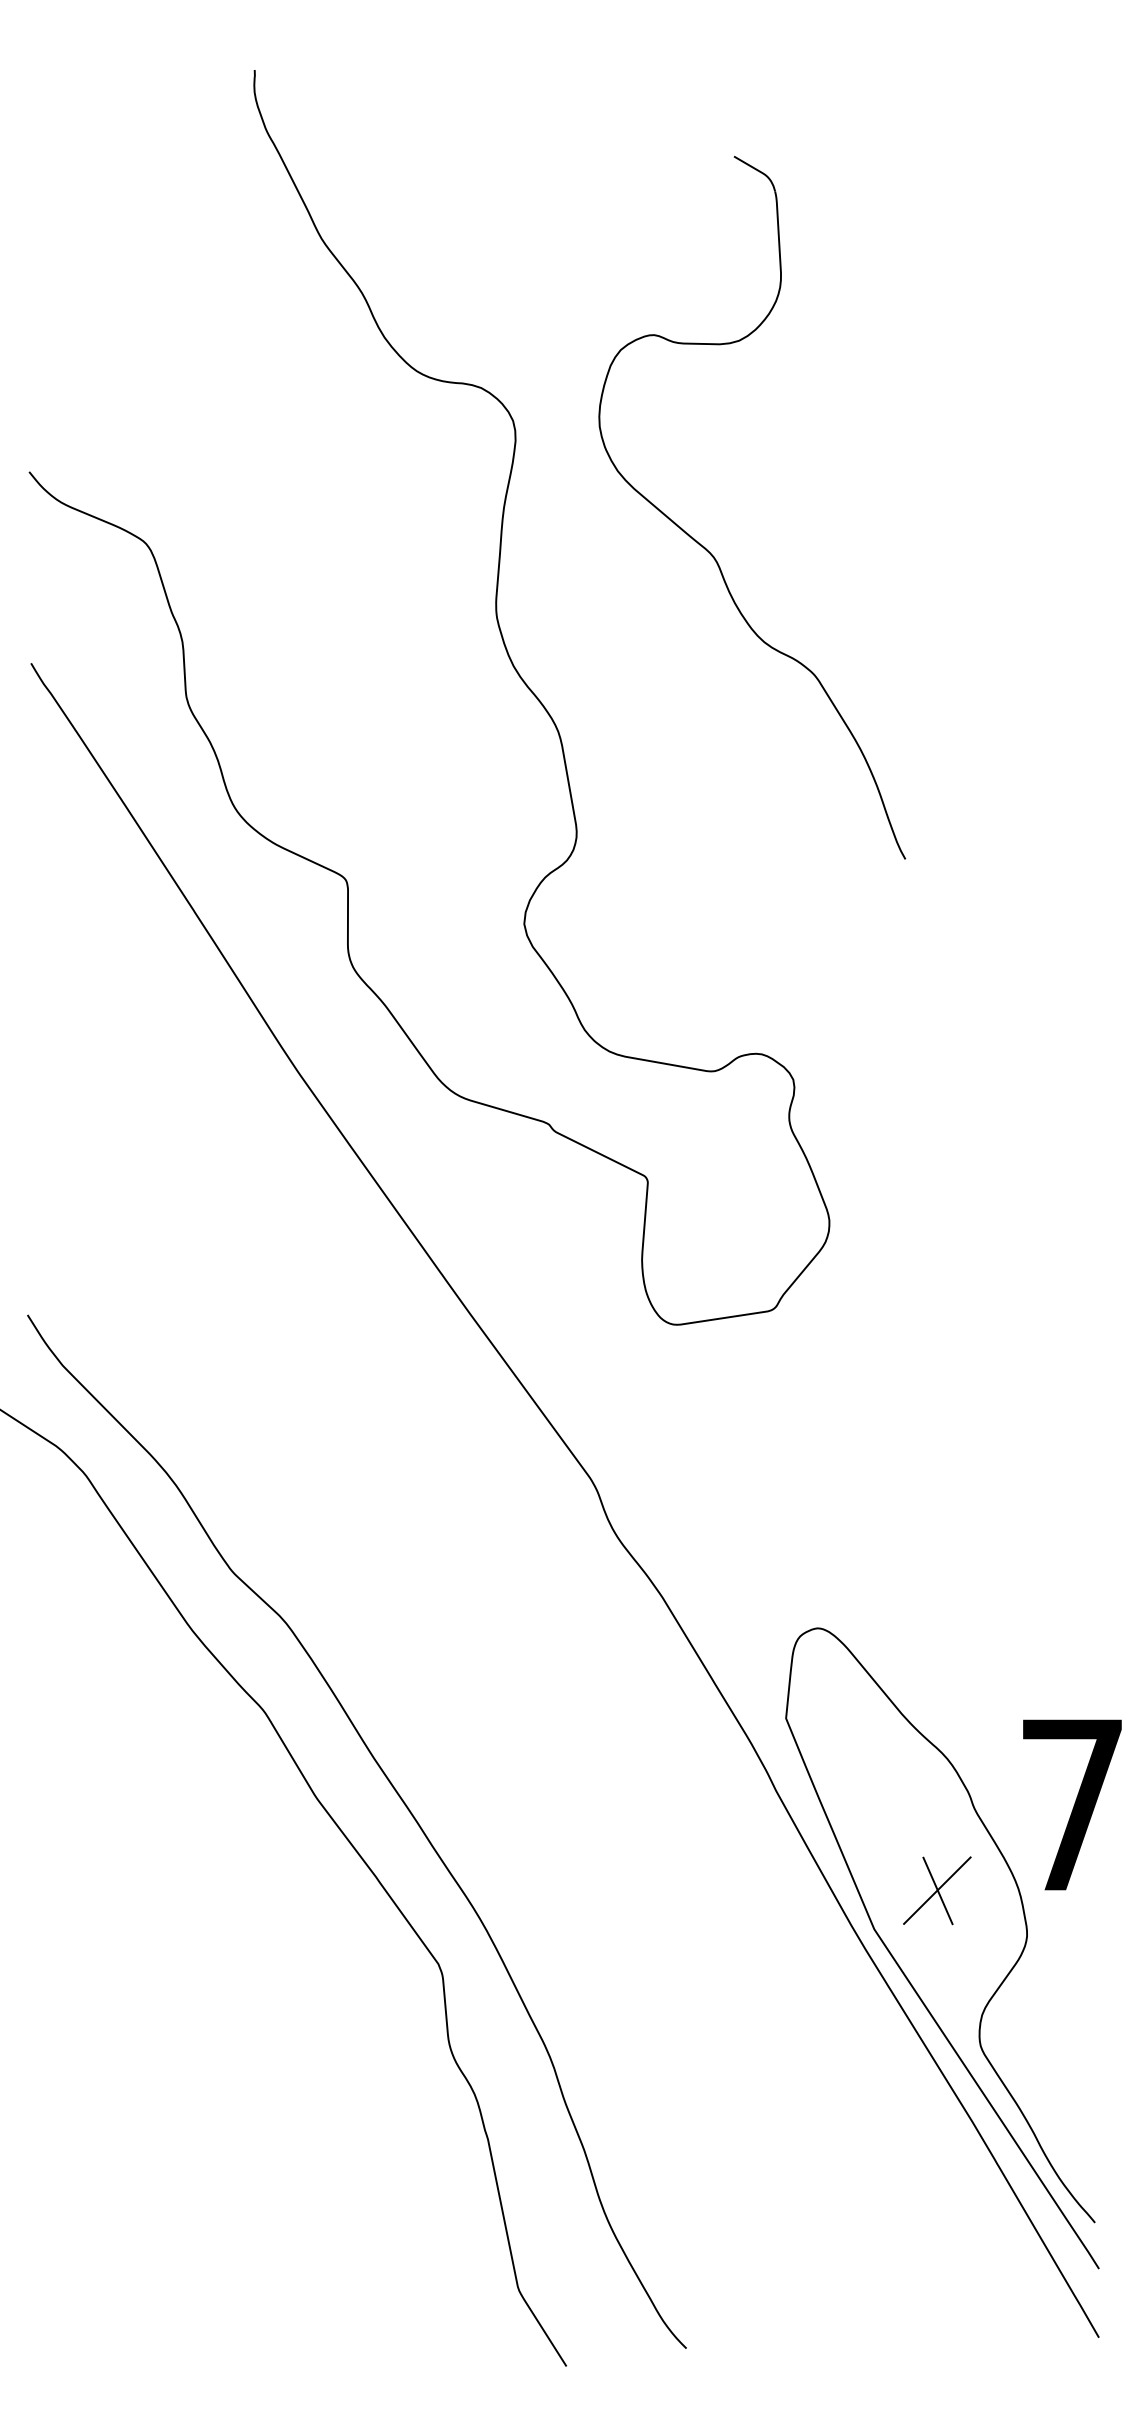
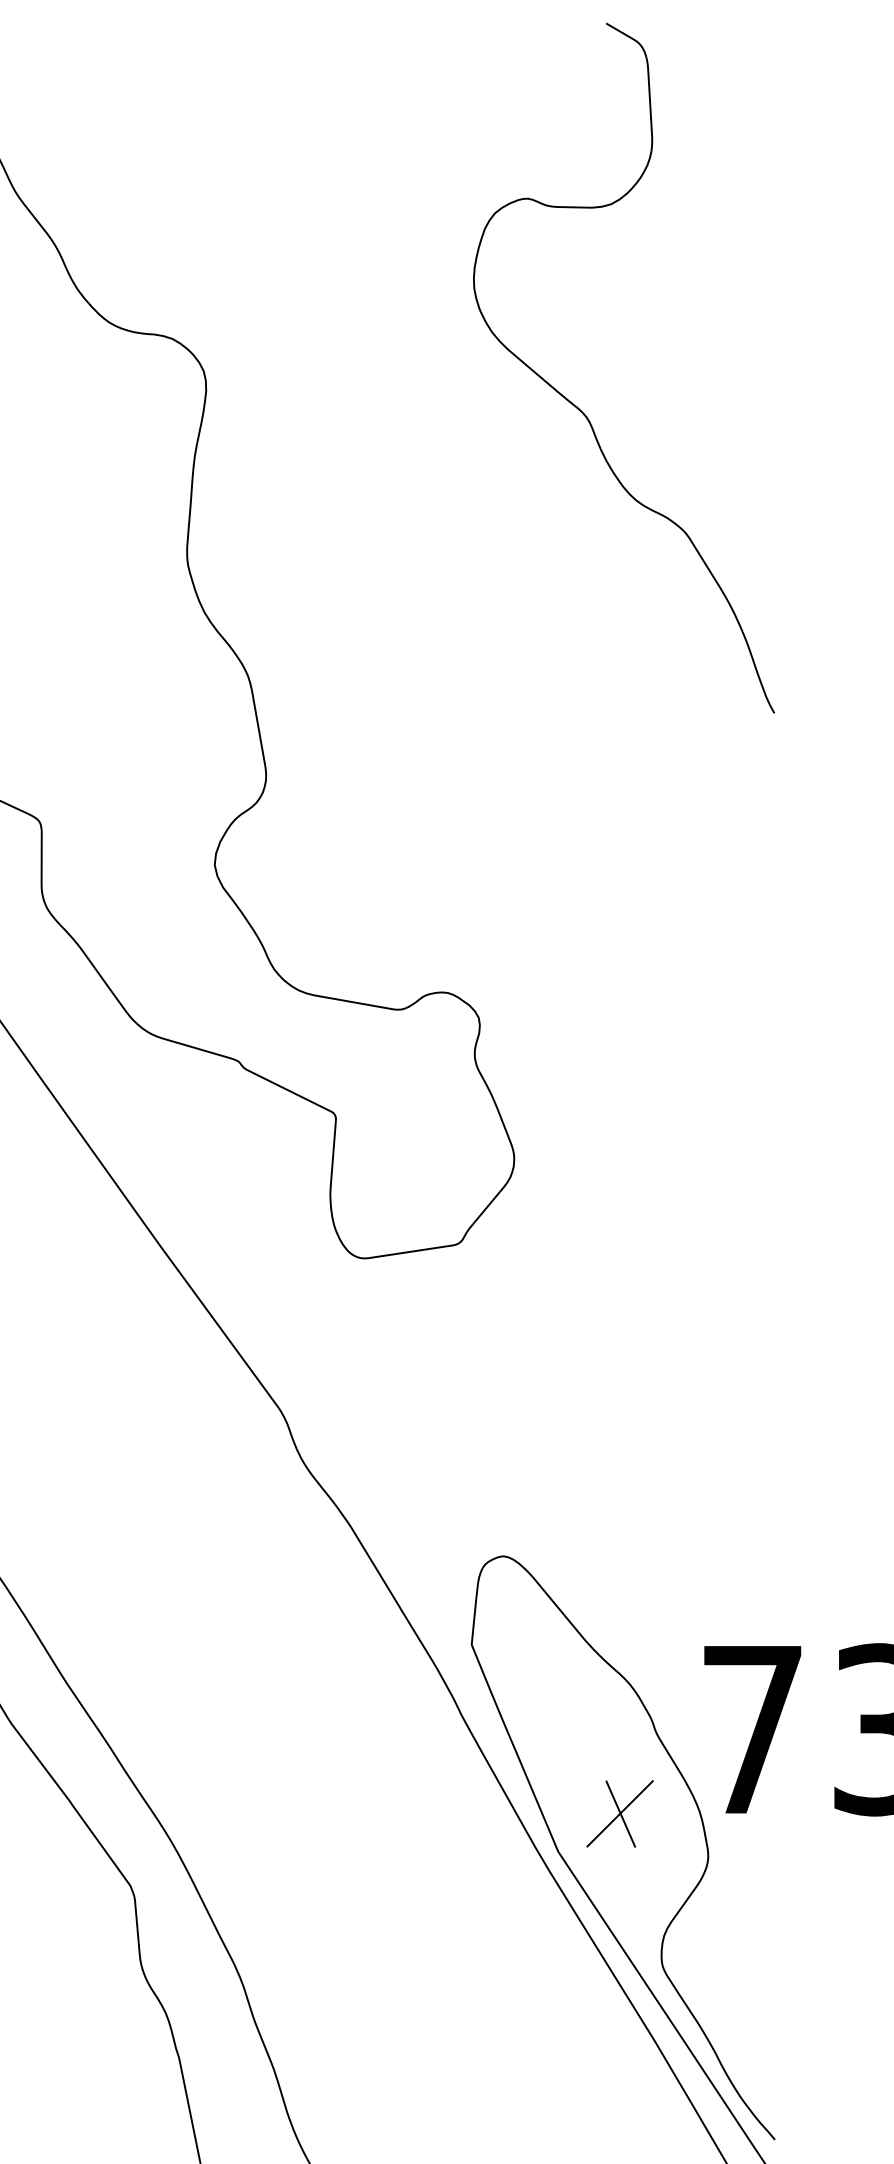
part: (708, 550) -> (581, 410), moved

